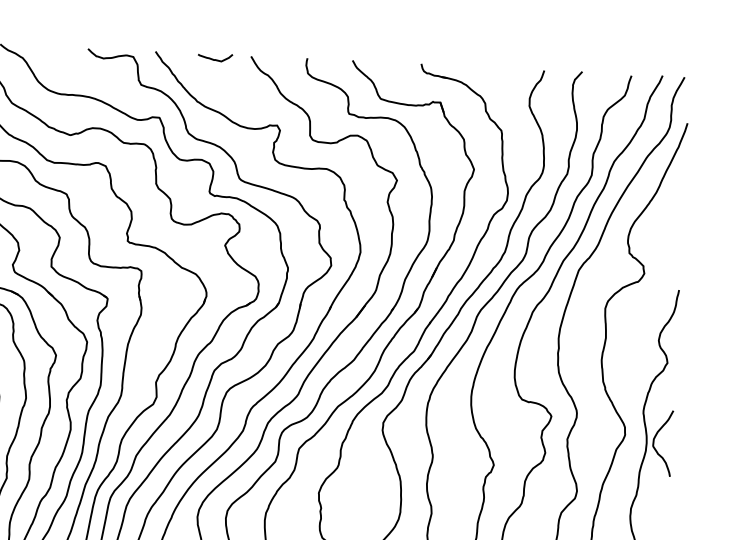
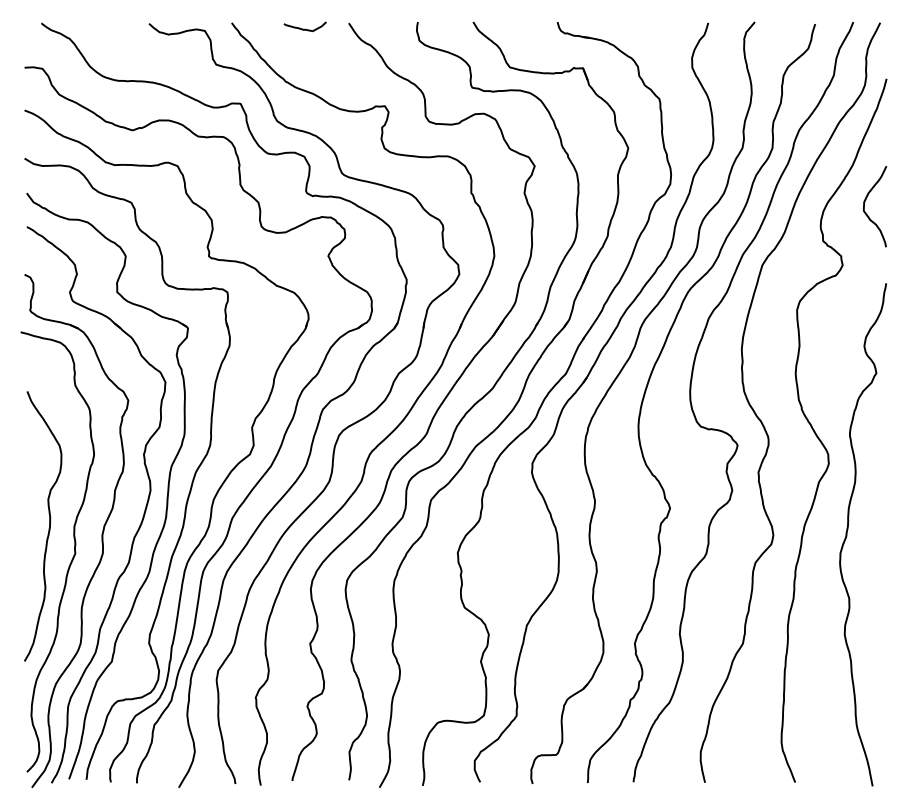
curve: (654, 439) -> (865, 202), moved

